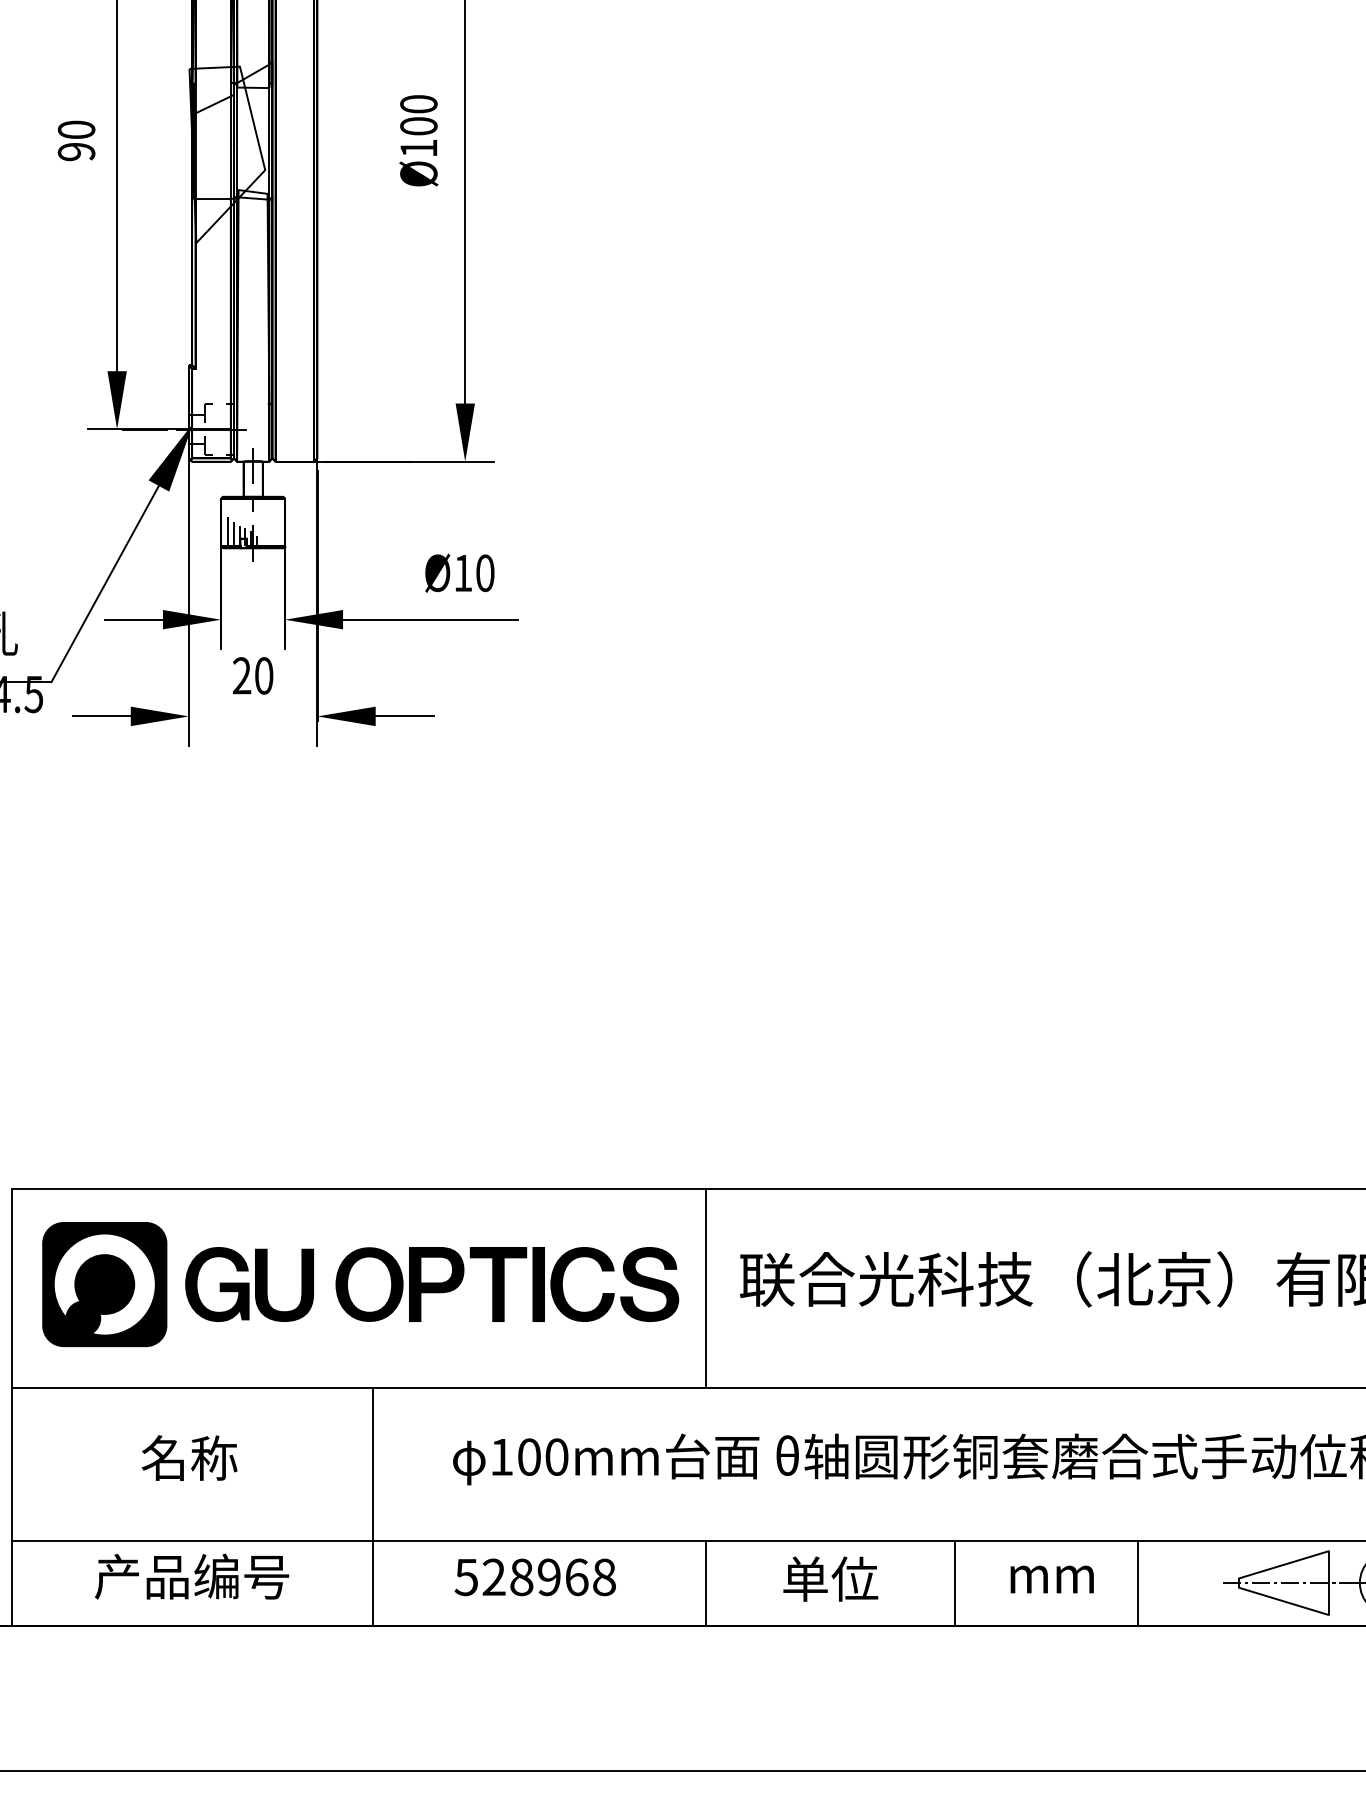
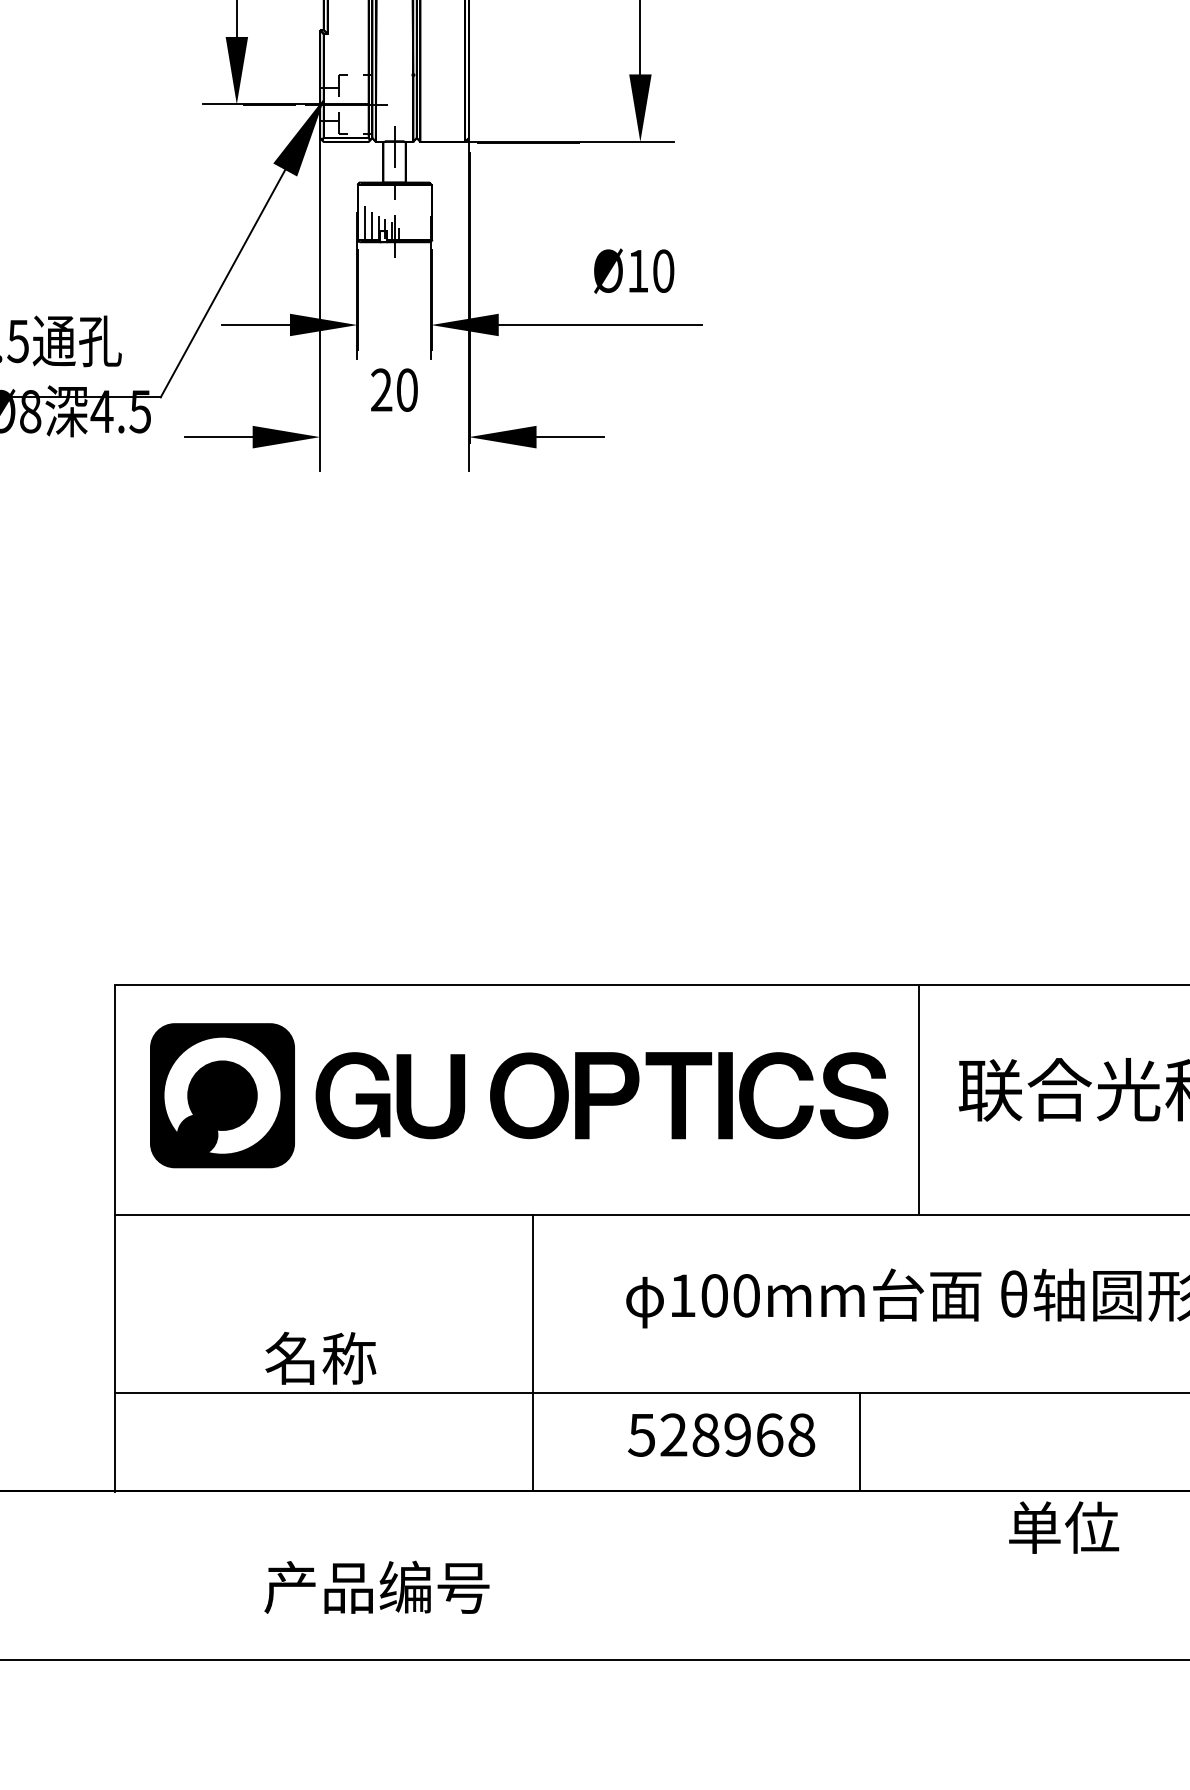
text: (189, 1457) -> (320, 1357), moved
text: (192, 1576) -> (377, 1587), moved
text: (830, 1578) -> (1063, 1526), moved
line: (705, 1582) -> (859, 1441), moved

